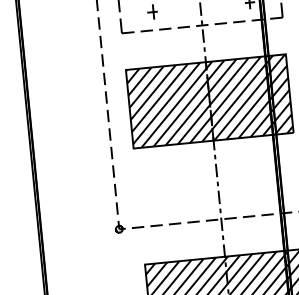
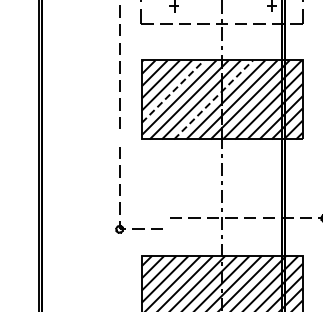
line: (160, 97) -> (173, 91), solid -> dashed
line: (201, 101) -> (213, 99), solid -> dashed
part: (116, 190) -> (120, 190), moved

